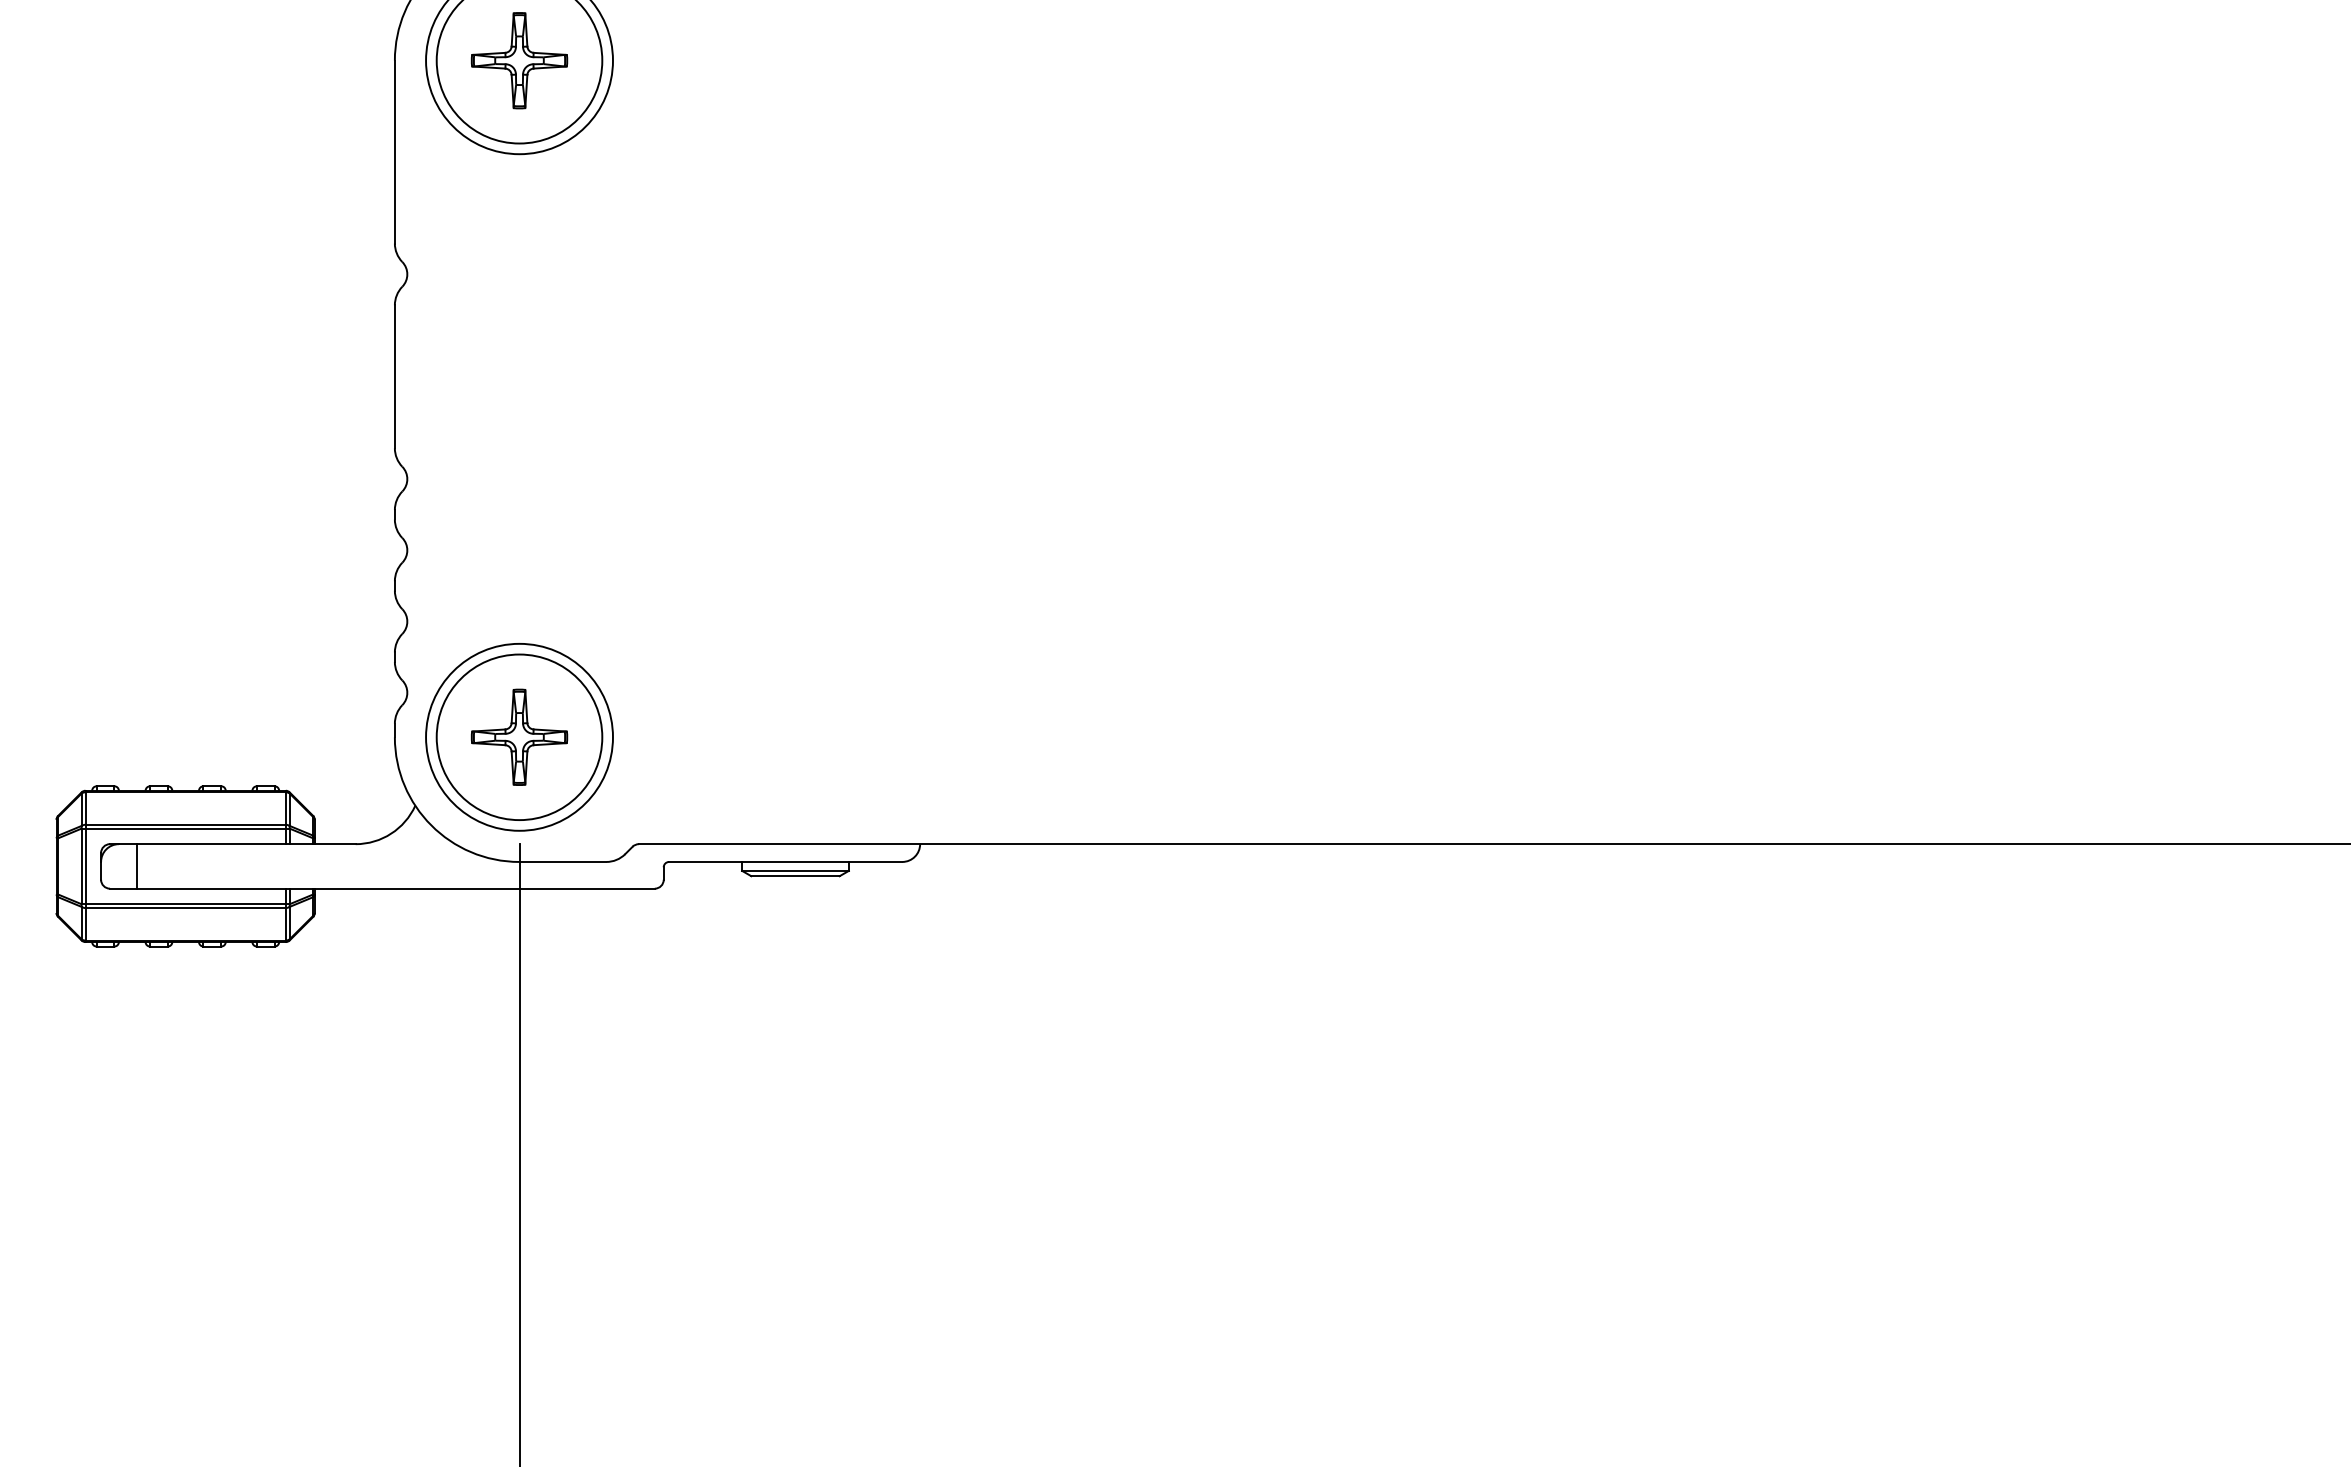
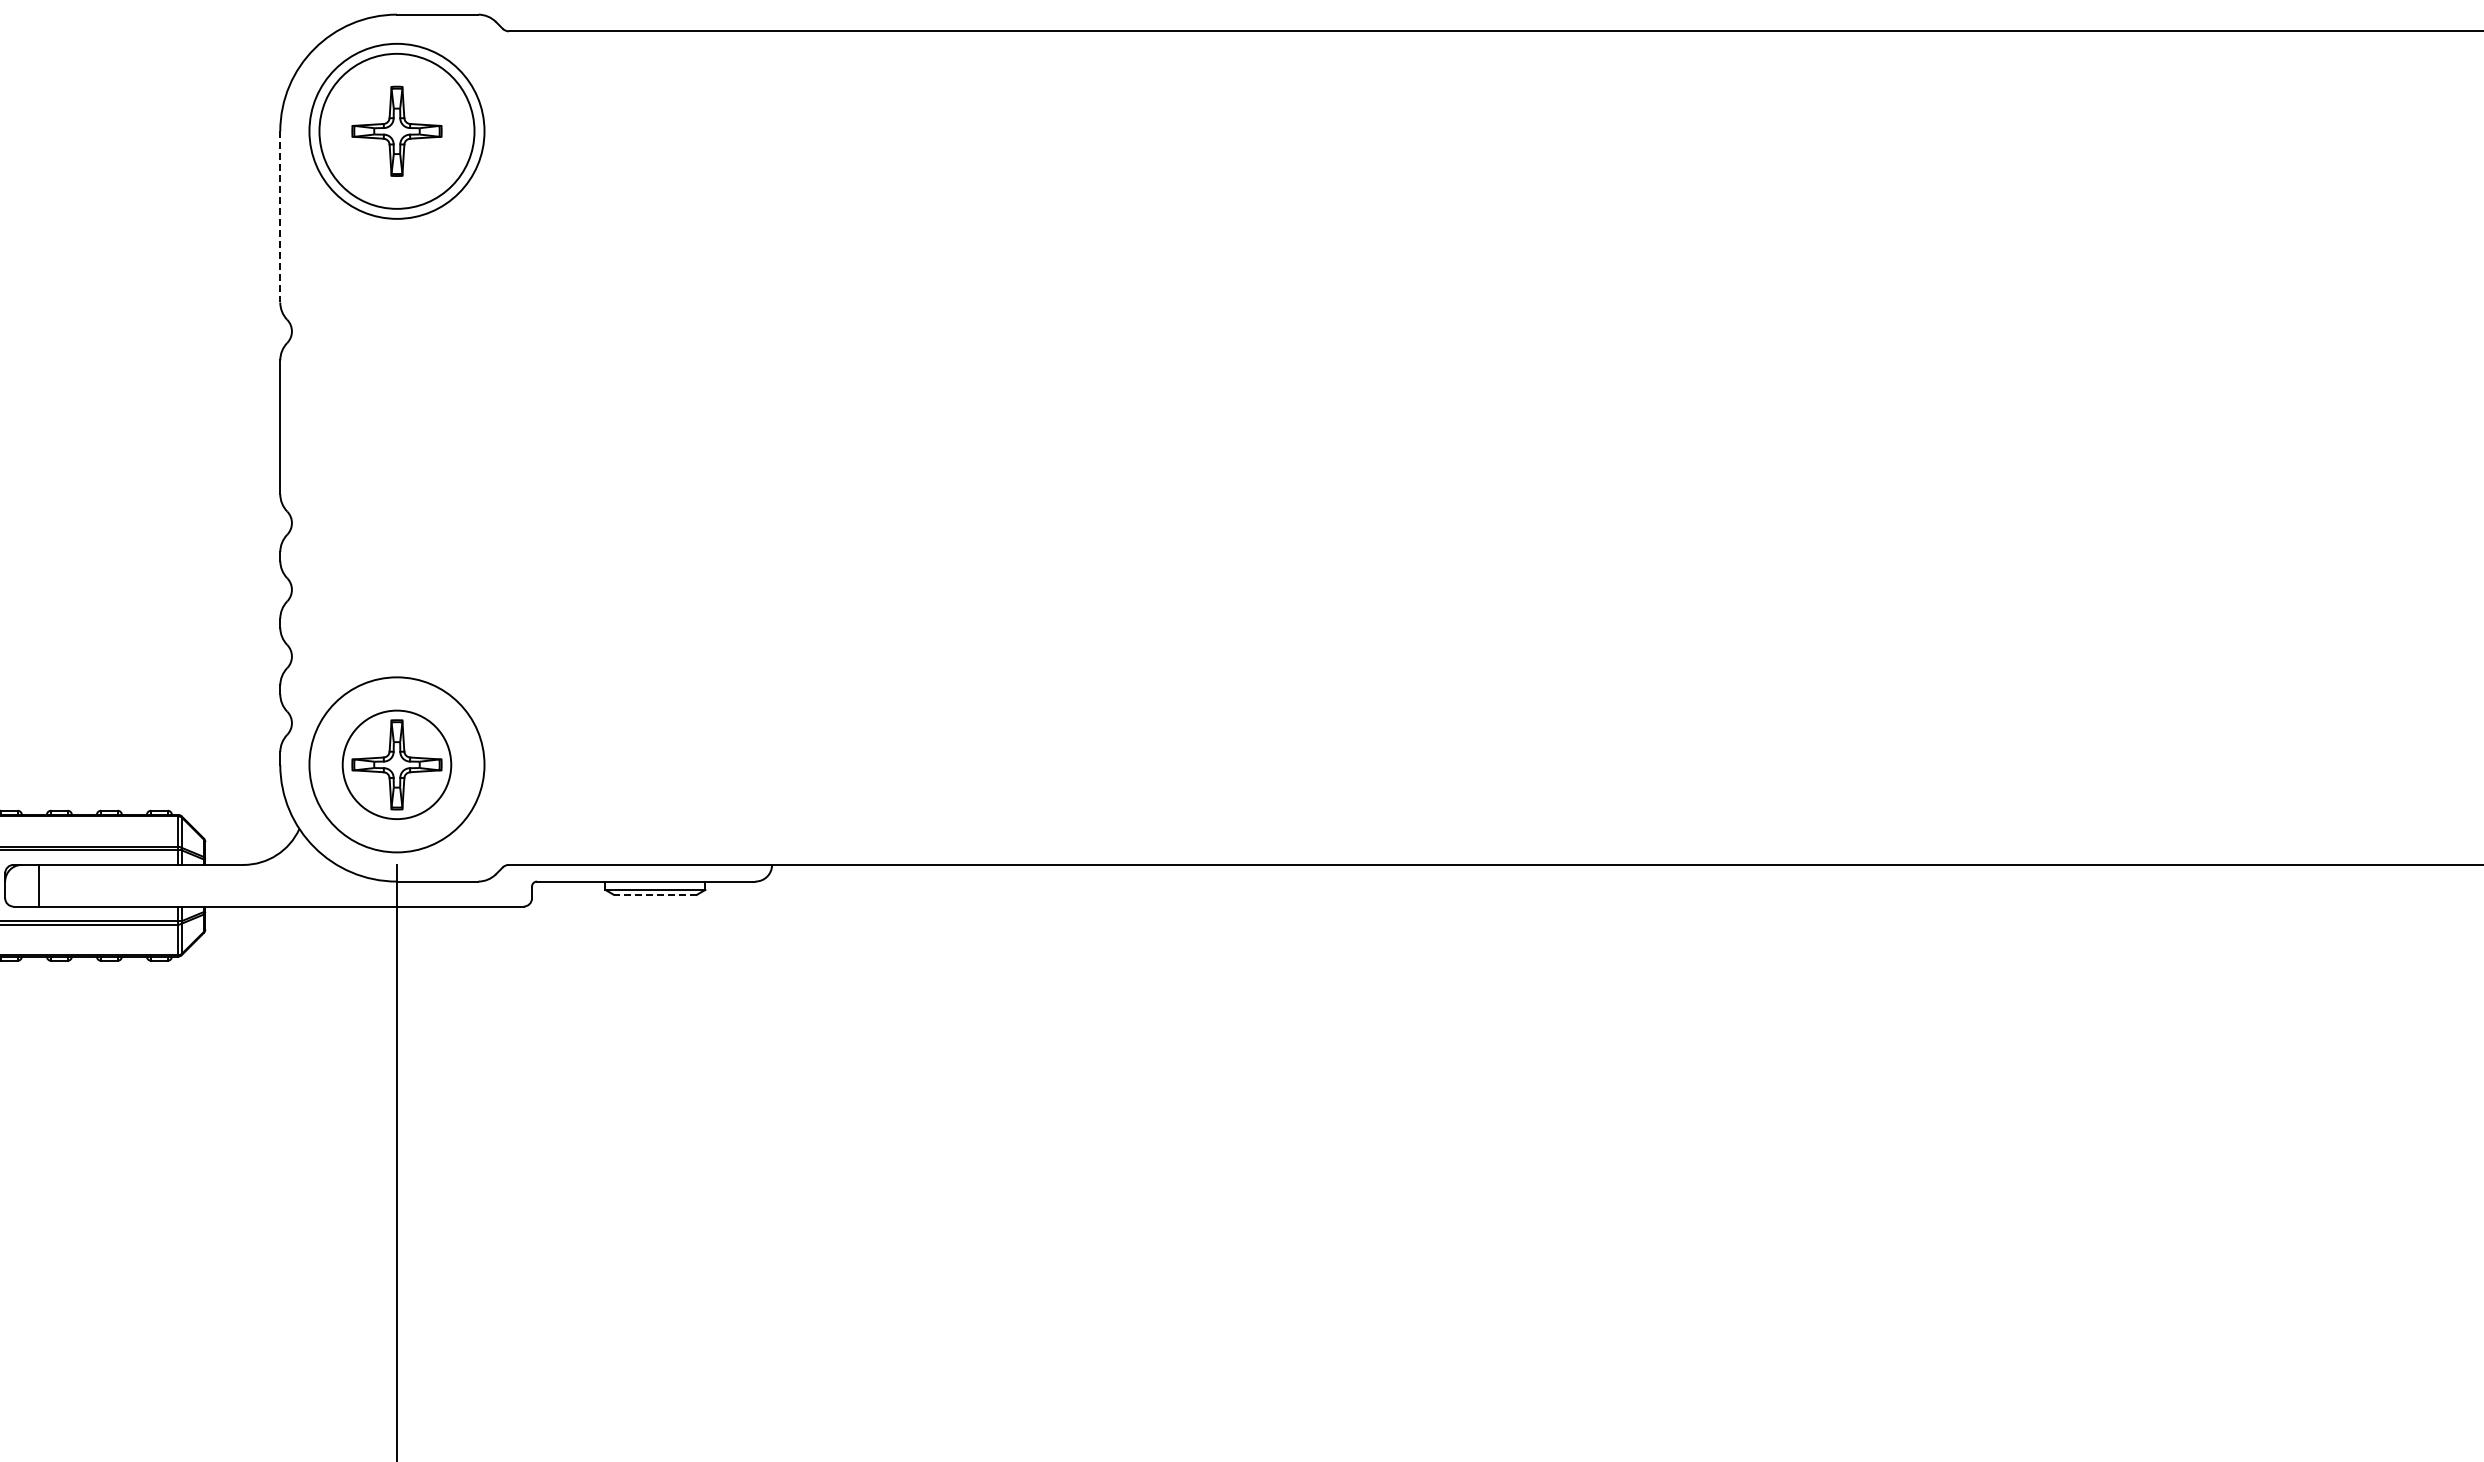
line: (395, 151) -> (280, 216), solid -> dashed
circle: (518, 736) -> (396, 764), size x0.7
line: (794, 875) -> (654, 894), solid -> dashed

